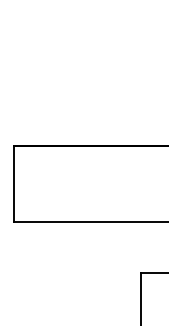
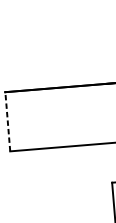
line: (13, 183) -> (7, 121), solid -> dashed

